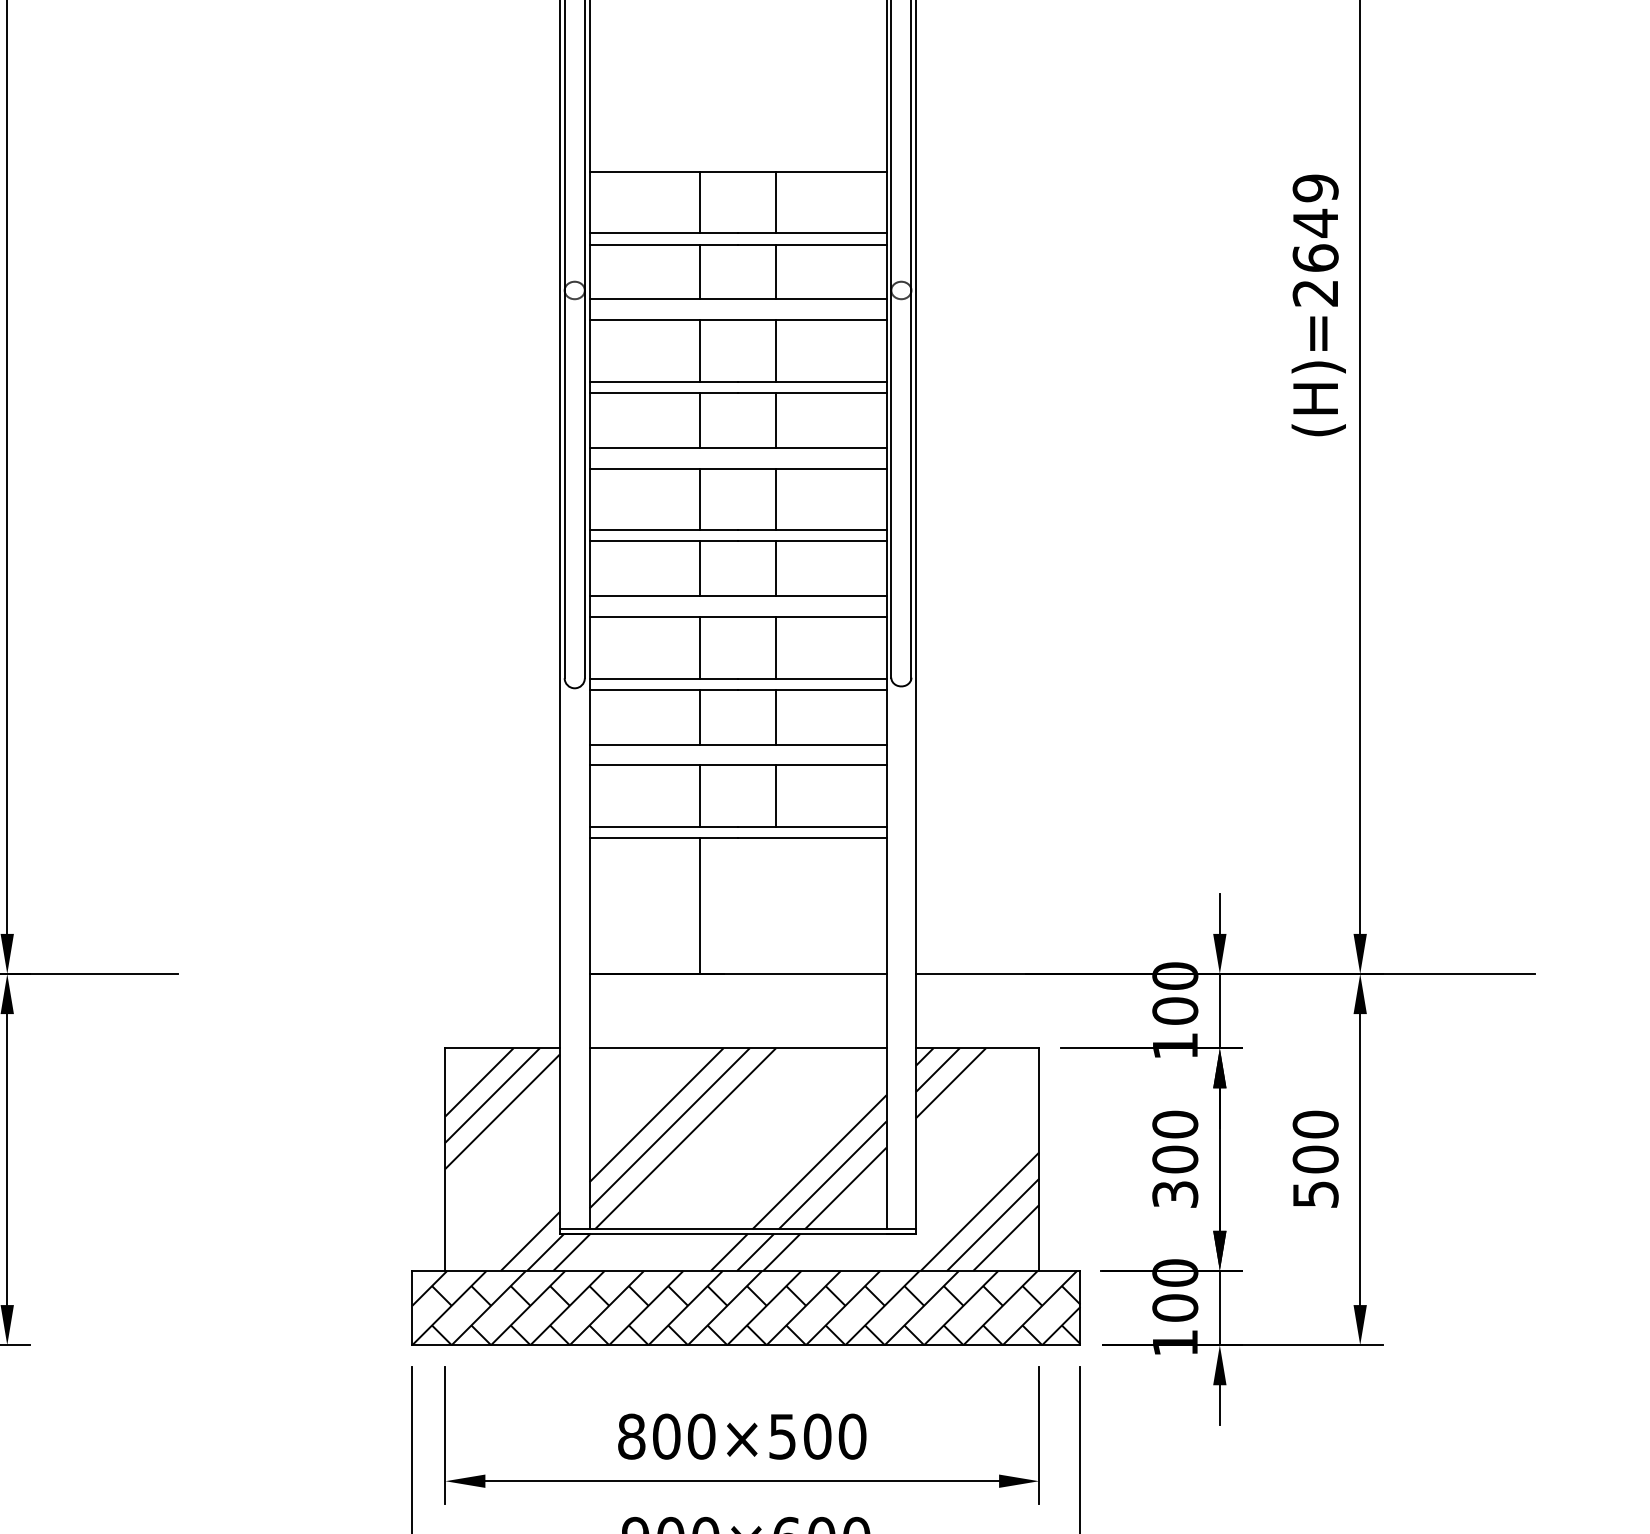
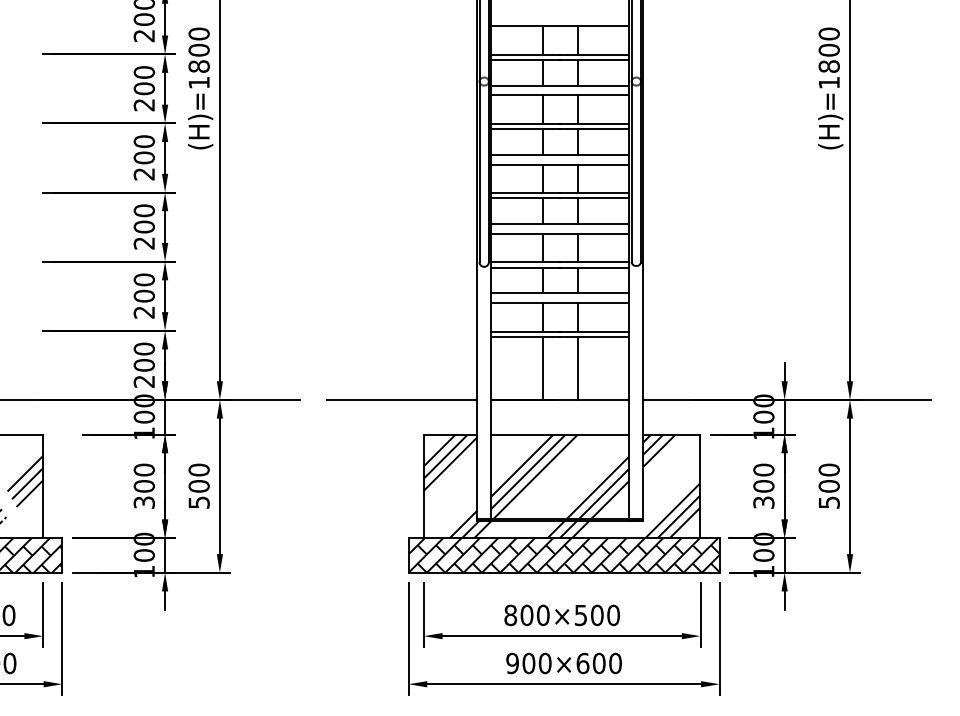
text: (1314, 240) -> (828, 58), (H)=2649 -> (H)=1800
line: (775, 904) -> (577, 367), added
line: (399, 973) -> (402, 399), added

